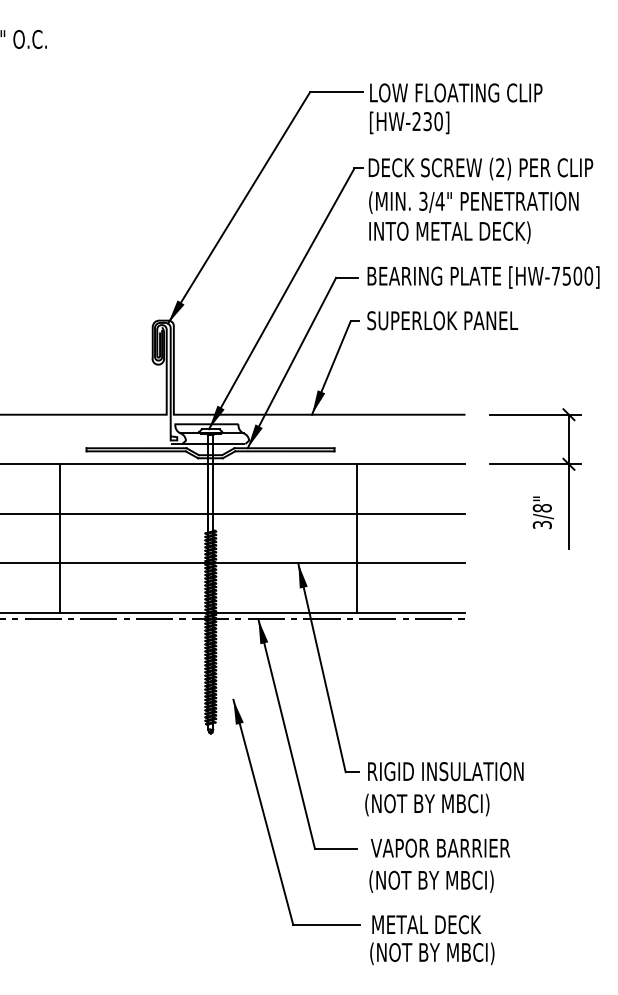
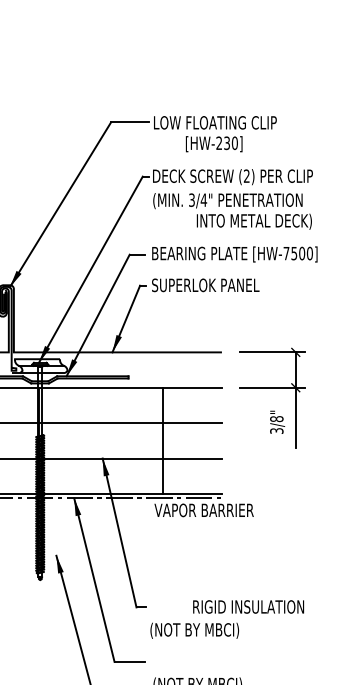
text: (409, 122) -> (214, 143), moved
text: (449, 232) -> (254, 221), moved
line: (357, 538) -> (162, 440), moved
text: (445, 771) -> (248, 606), moved
text: (440, 847) -> (204, 509), moved

